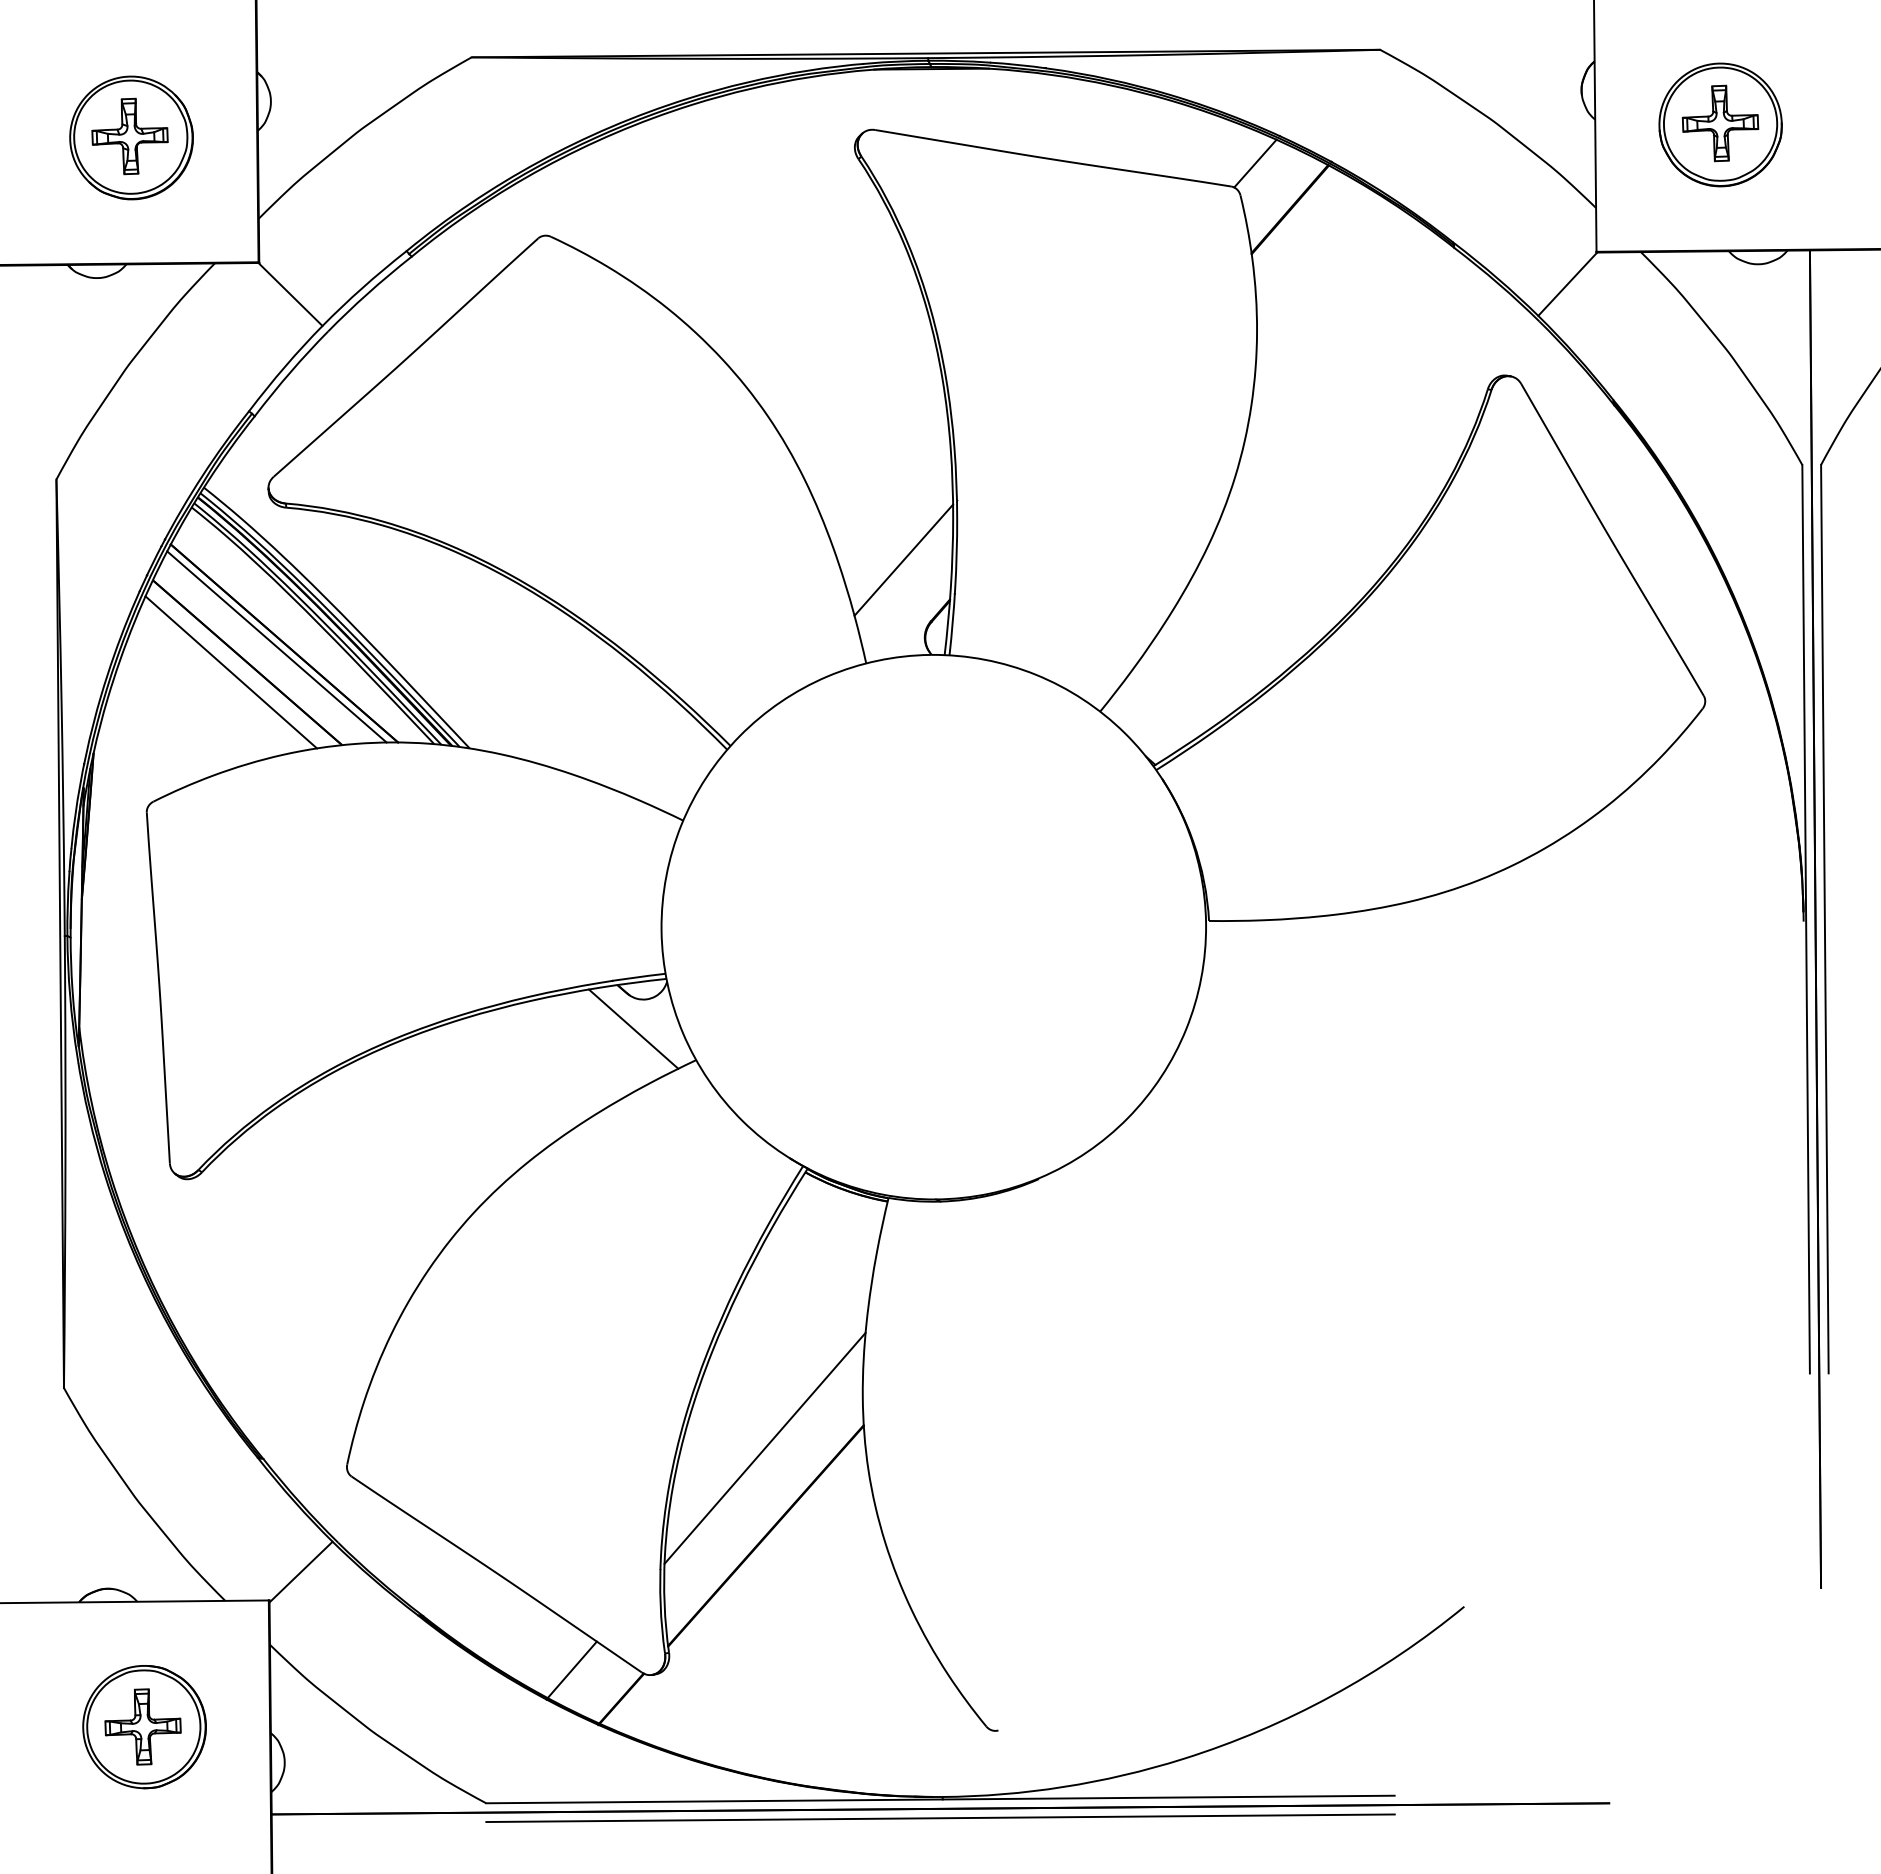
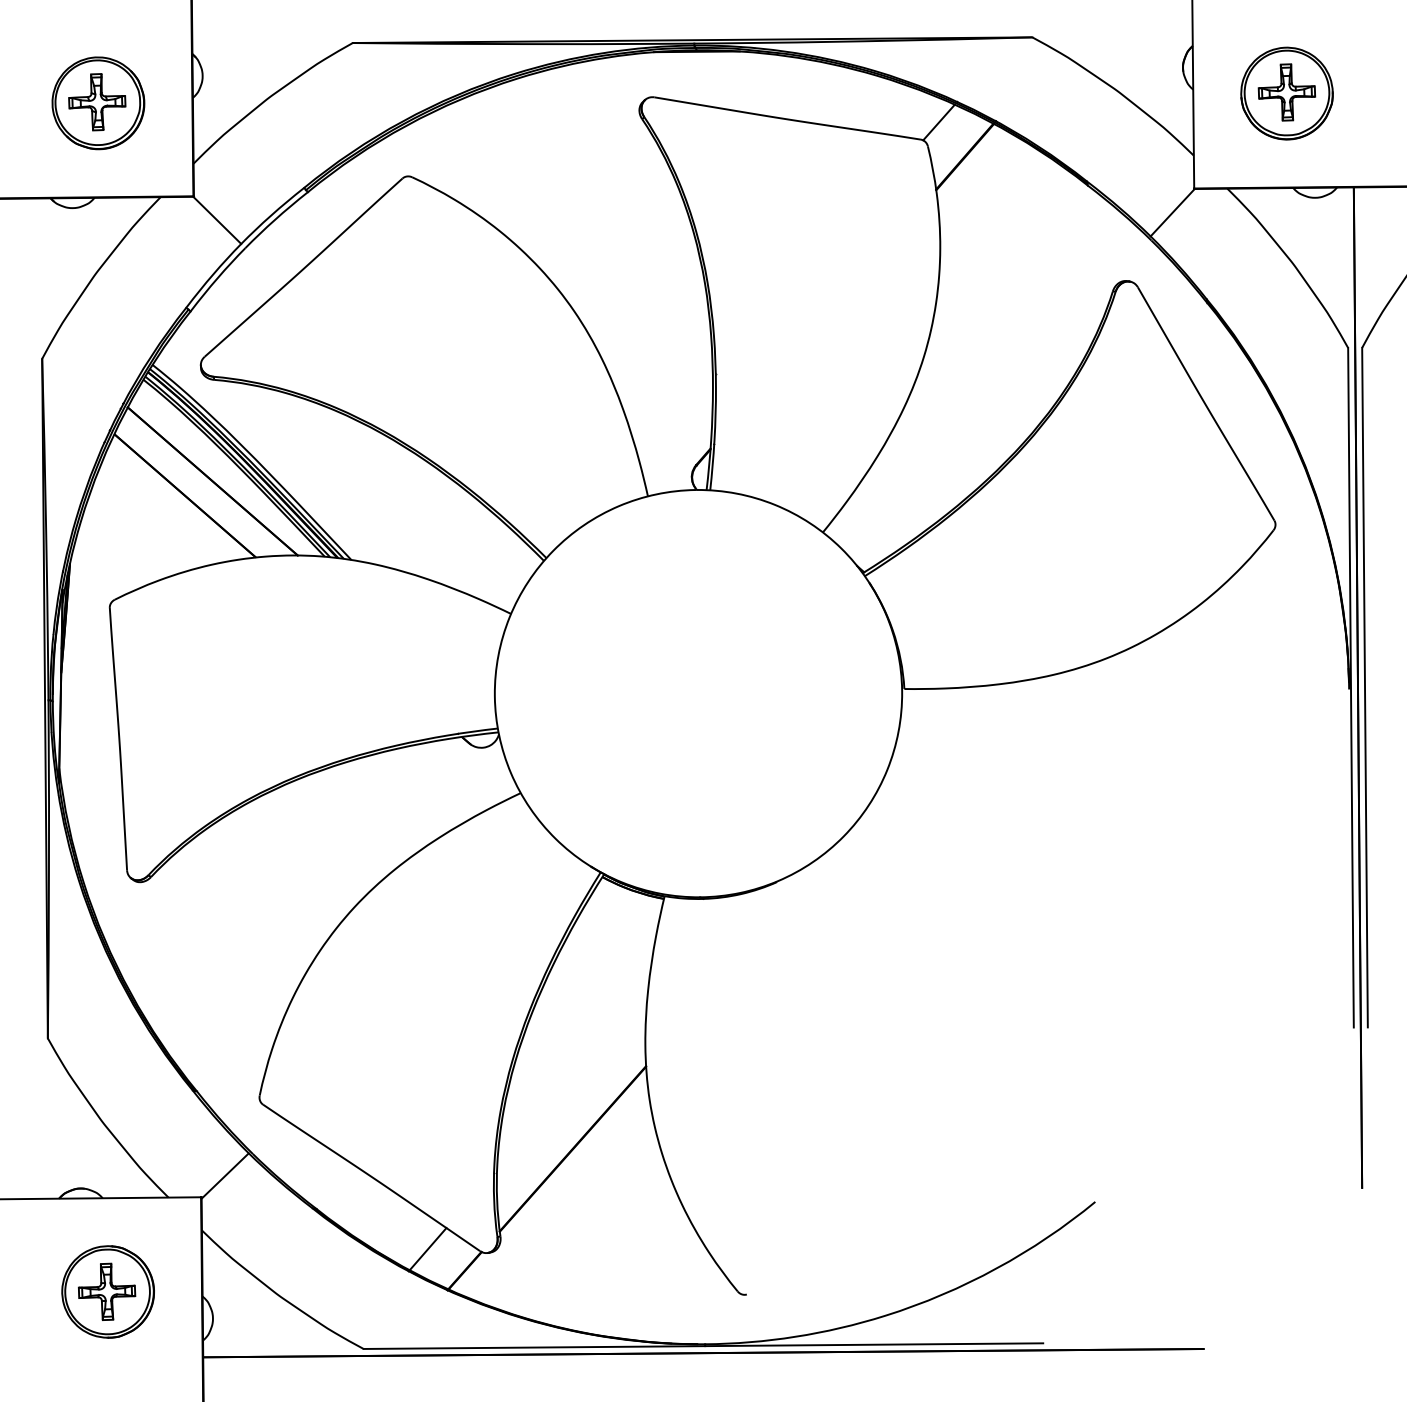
line: (903, 559) -> (675, 418), removed
line: (276, 646) -> (206, 483), removed
line: (231, 672) -> (173, 503), removed
line: (633, 1028) -> (473, 769), removed
line: (764, 1447) -> (571, 1082), removed
line: (940, 1818) -> (703, 1360), removed

